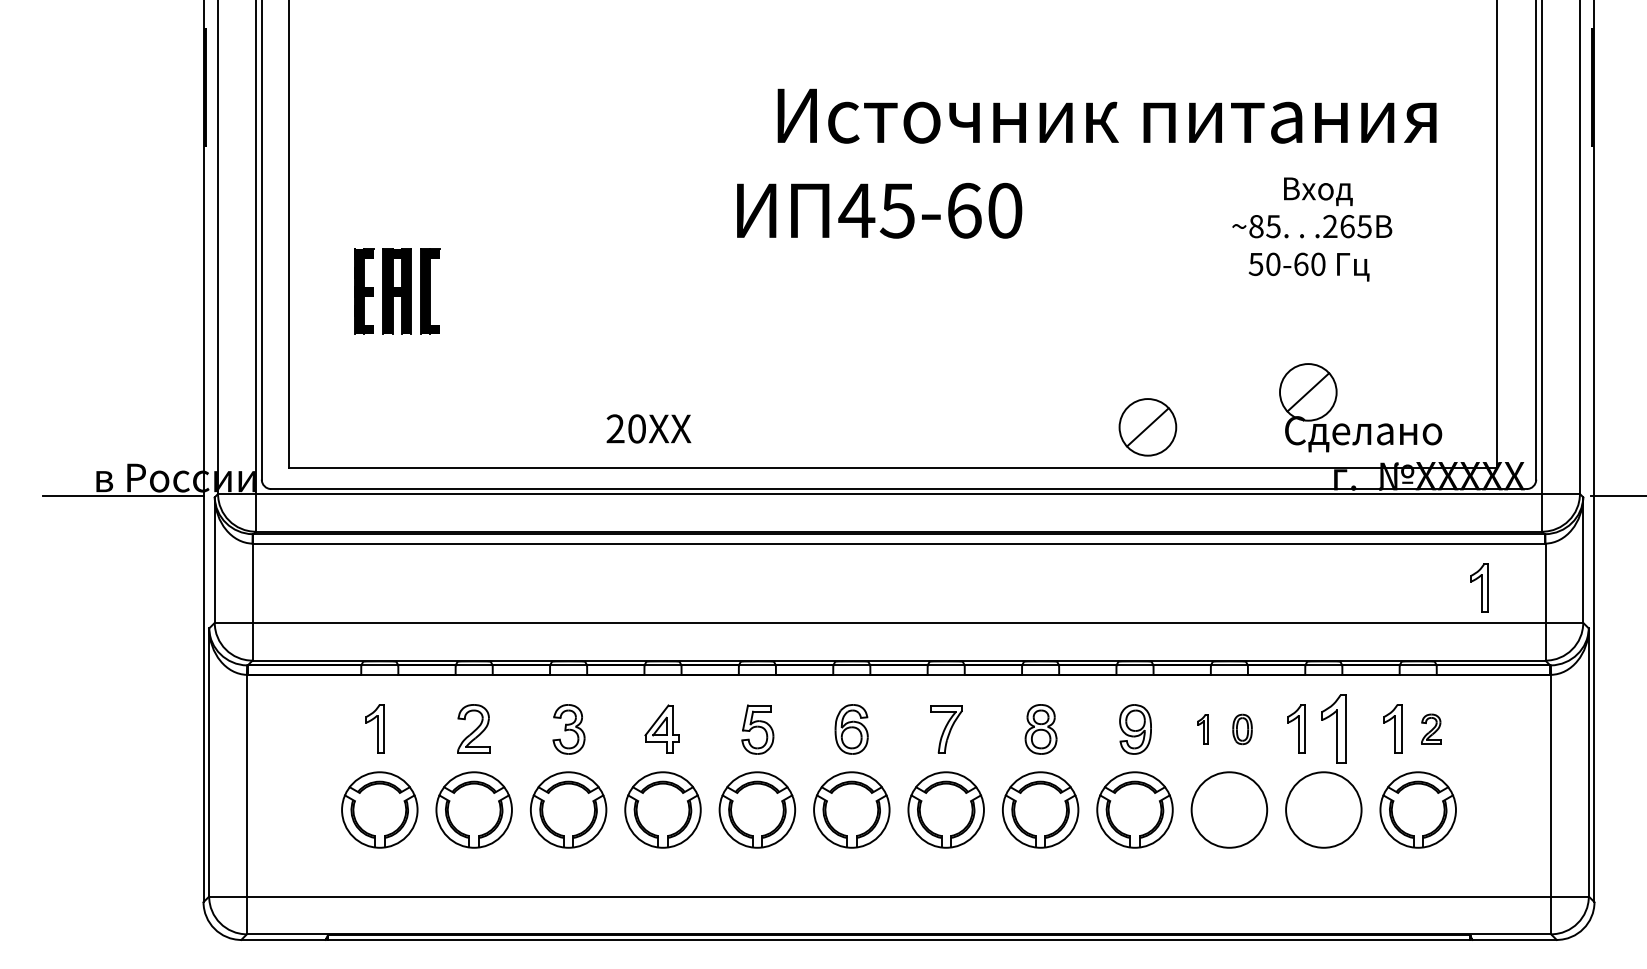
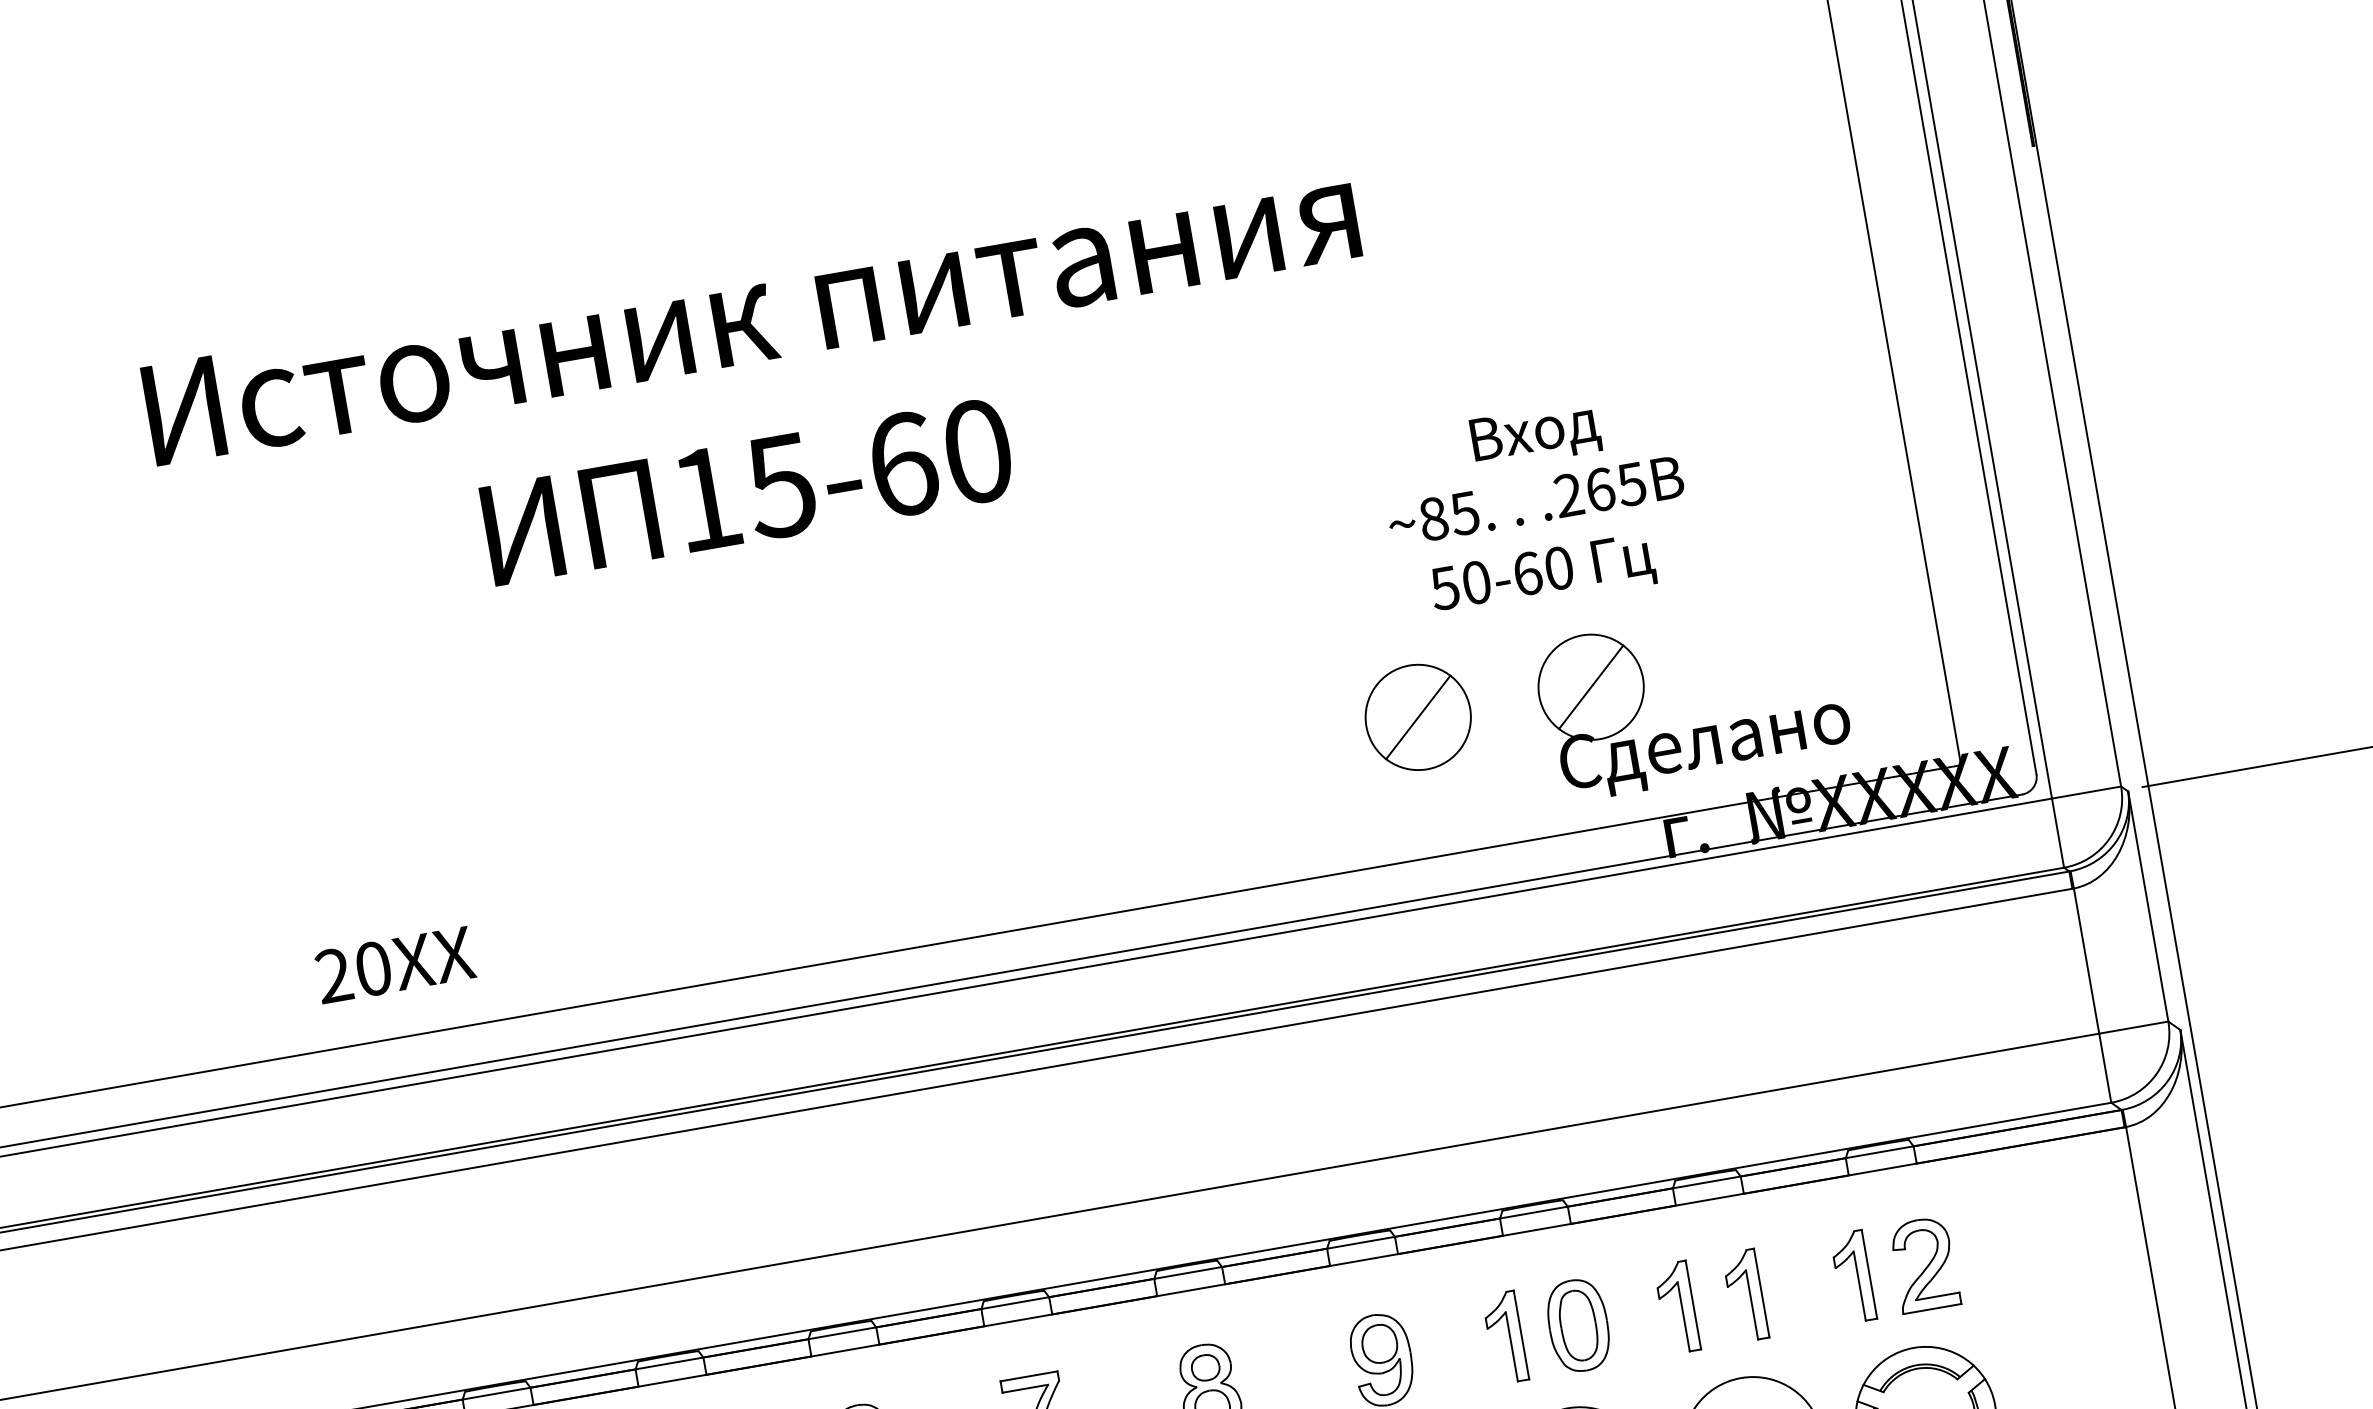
text: (1106, 115) -> (750, 311), moved
text: (856, 210) -> (705, 498), 45-60 -> 15-60
text: (1312, 229) -> (1537, 506), moved
part: (1147, 427) -> (1417, 717), moved
part: (1479, 587) -> (1967, 989), removed
part: (1202, 728) -> (1504, 1336), size x1.67
part: (1333, 728) -> (1744, 1294), size x0.71
part: (1430, 728) -> (1922, 1263), size x1.67
part: (1242, 729) -> (1578, 1325), size x1.67

